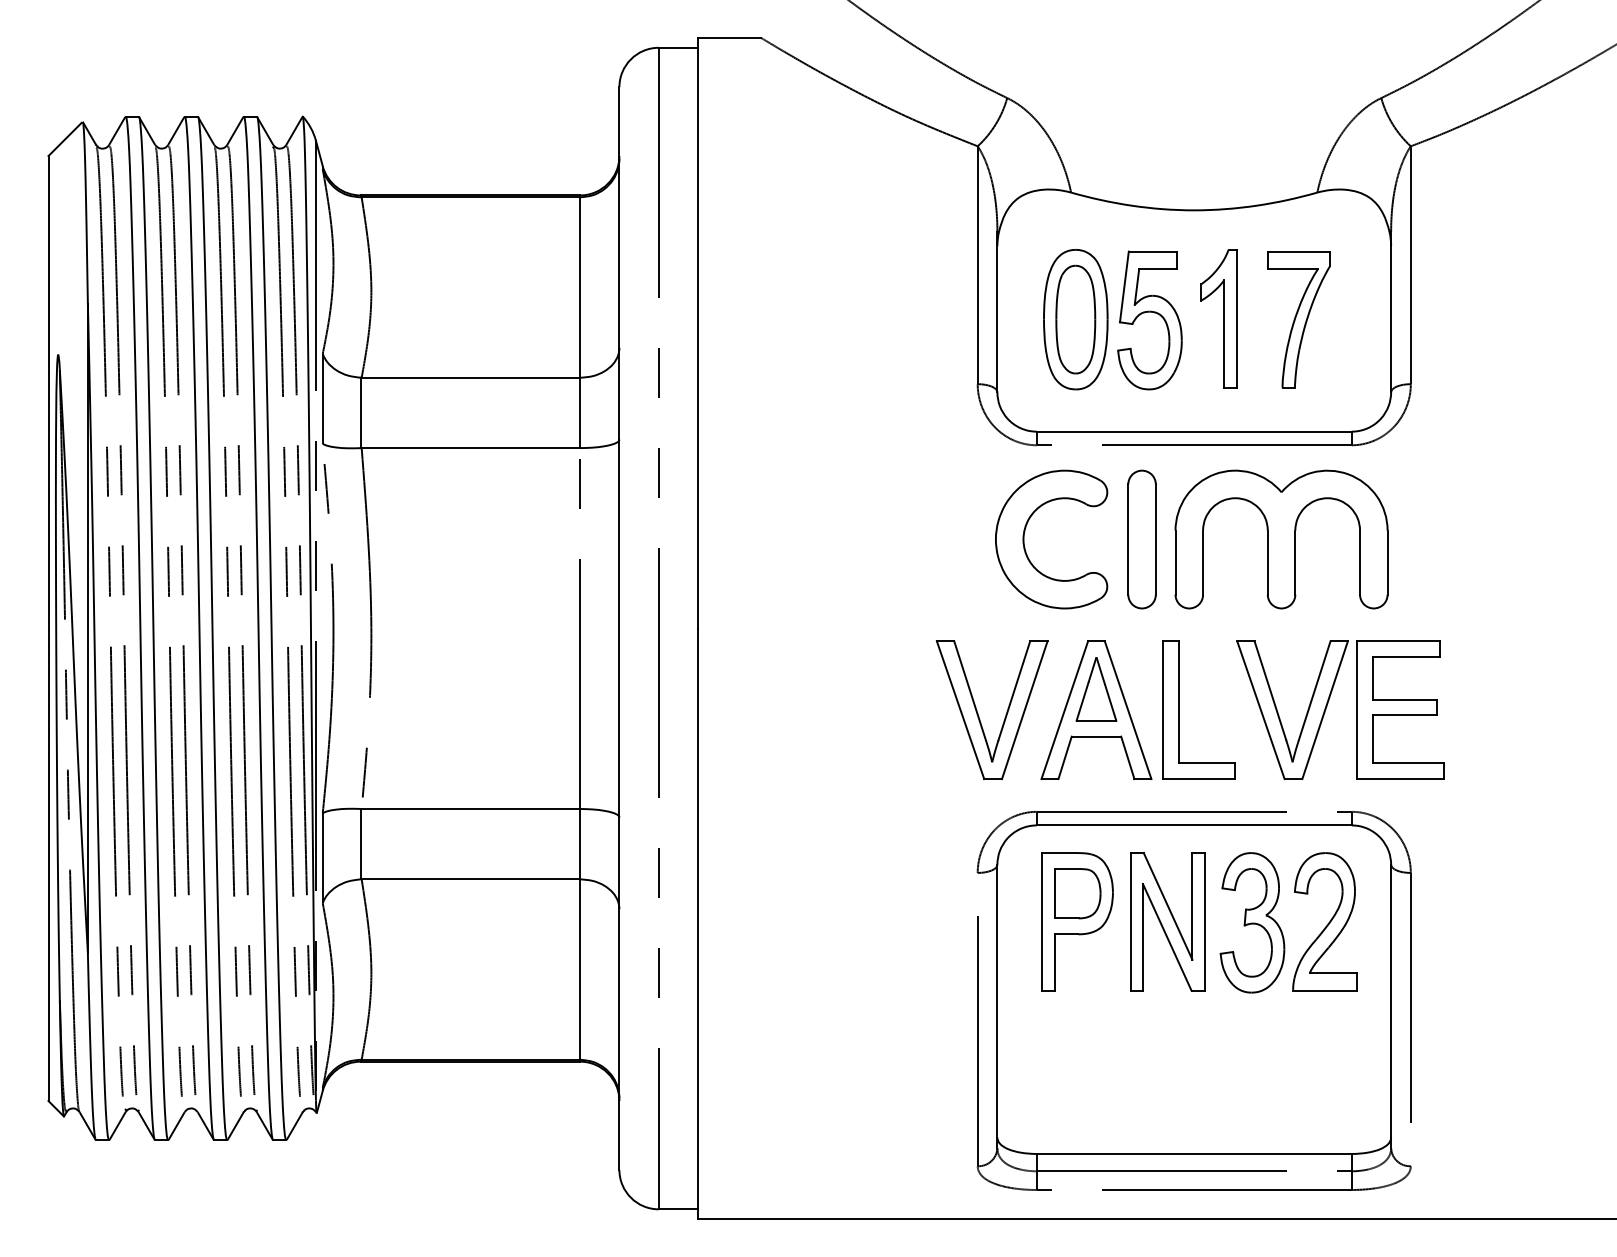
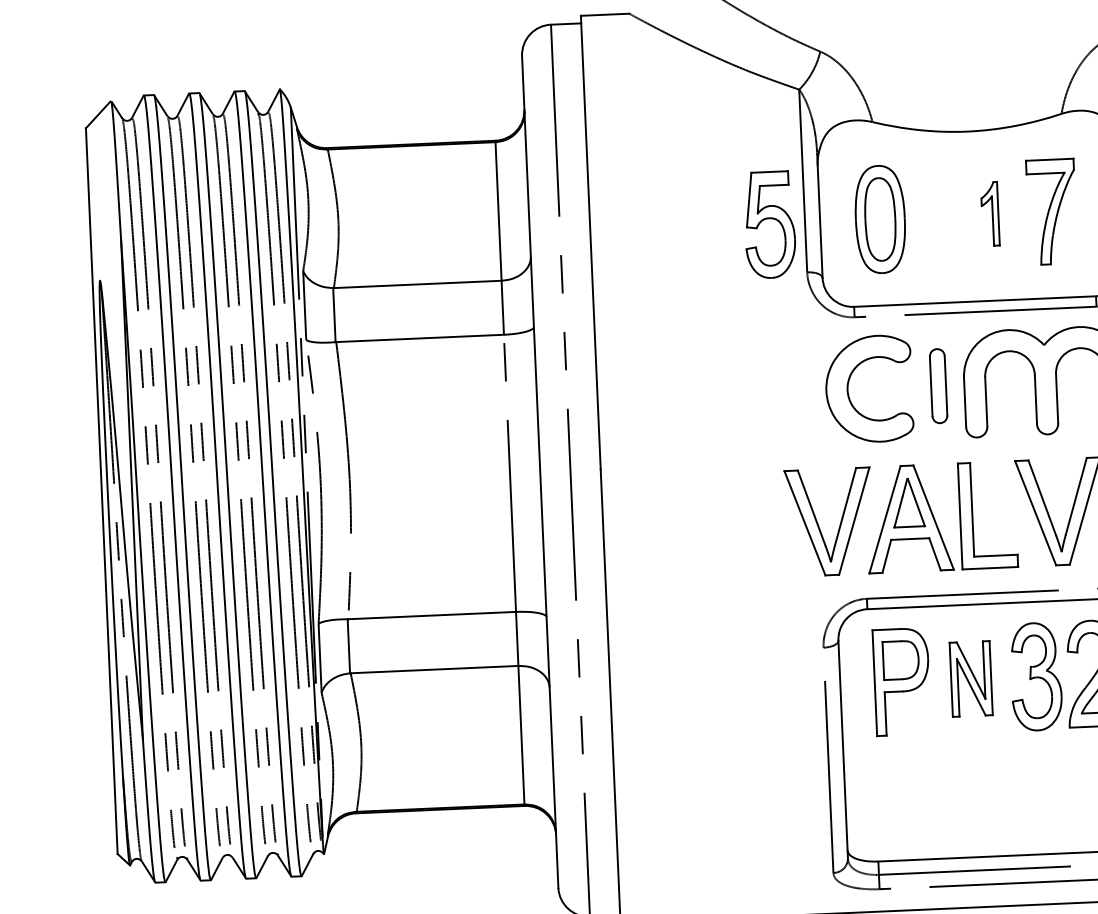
part: (1149, 312) -> (769, 218), moved
part: (1218, 318) -> (989, 213), size x0.6
part: (1141, 539) -> (938, 386), size x0.7
part: (1167, 921) -> (970, 678), size x0.7

